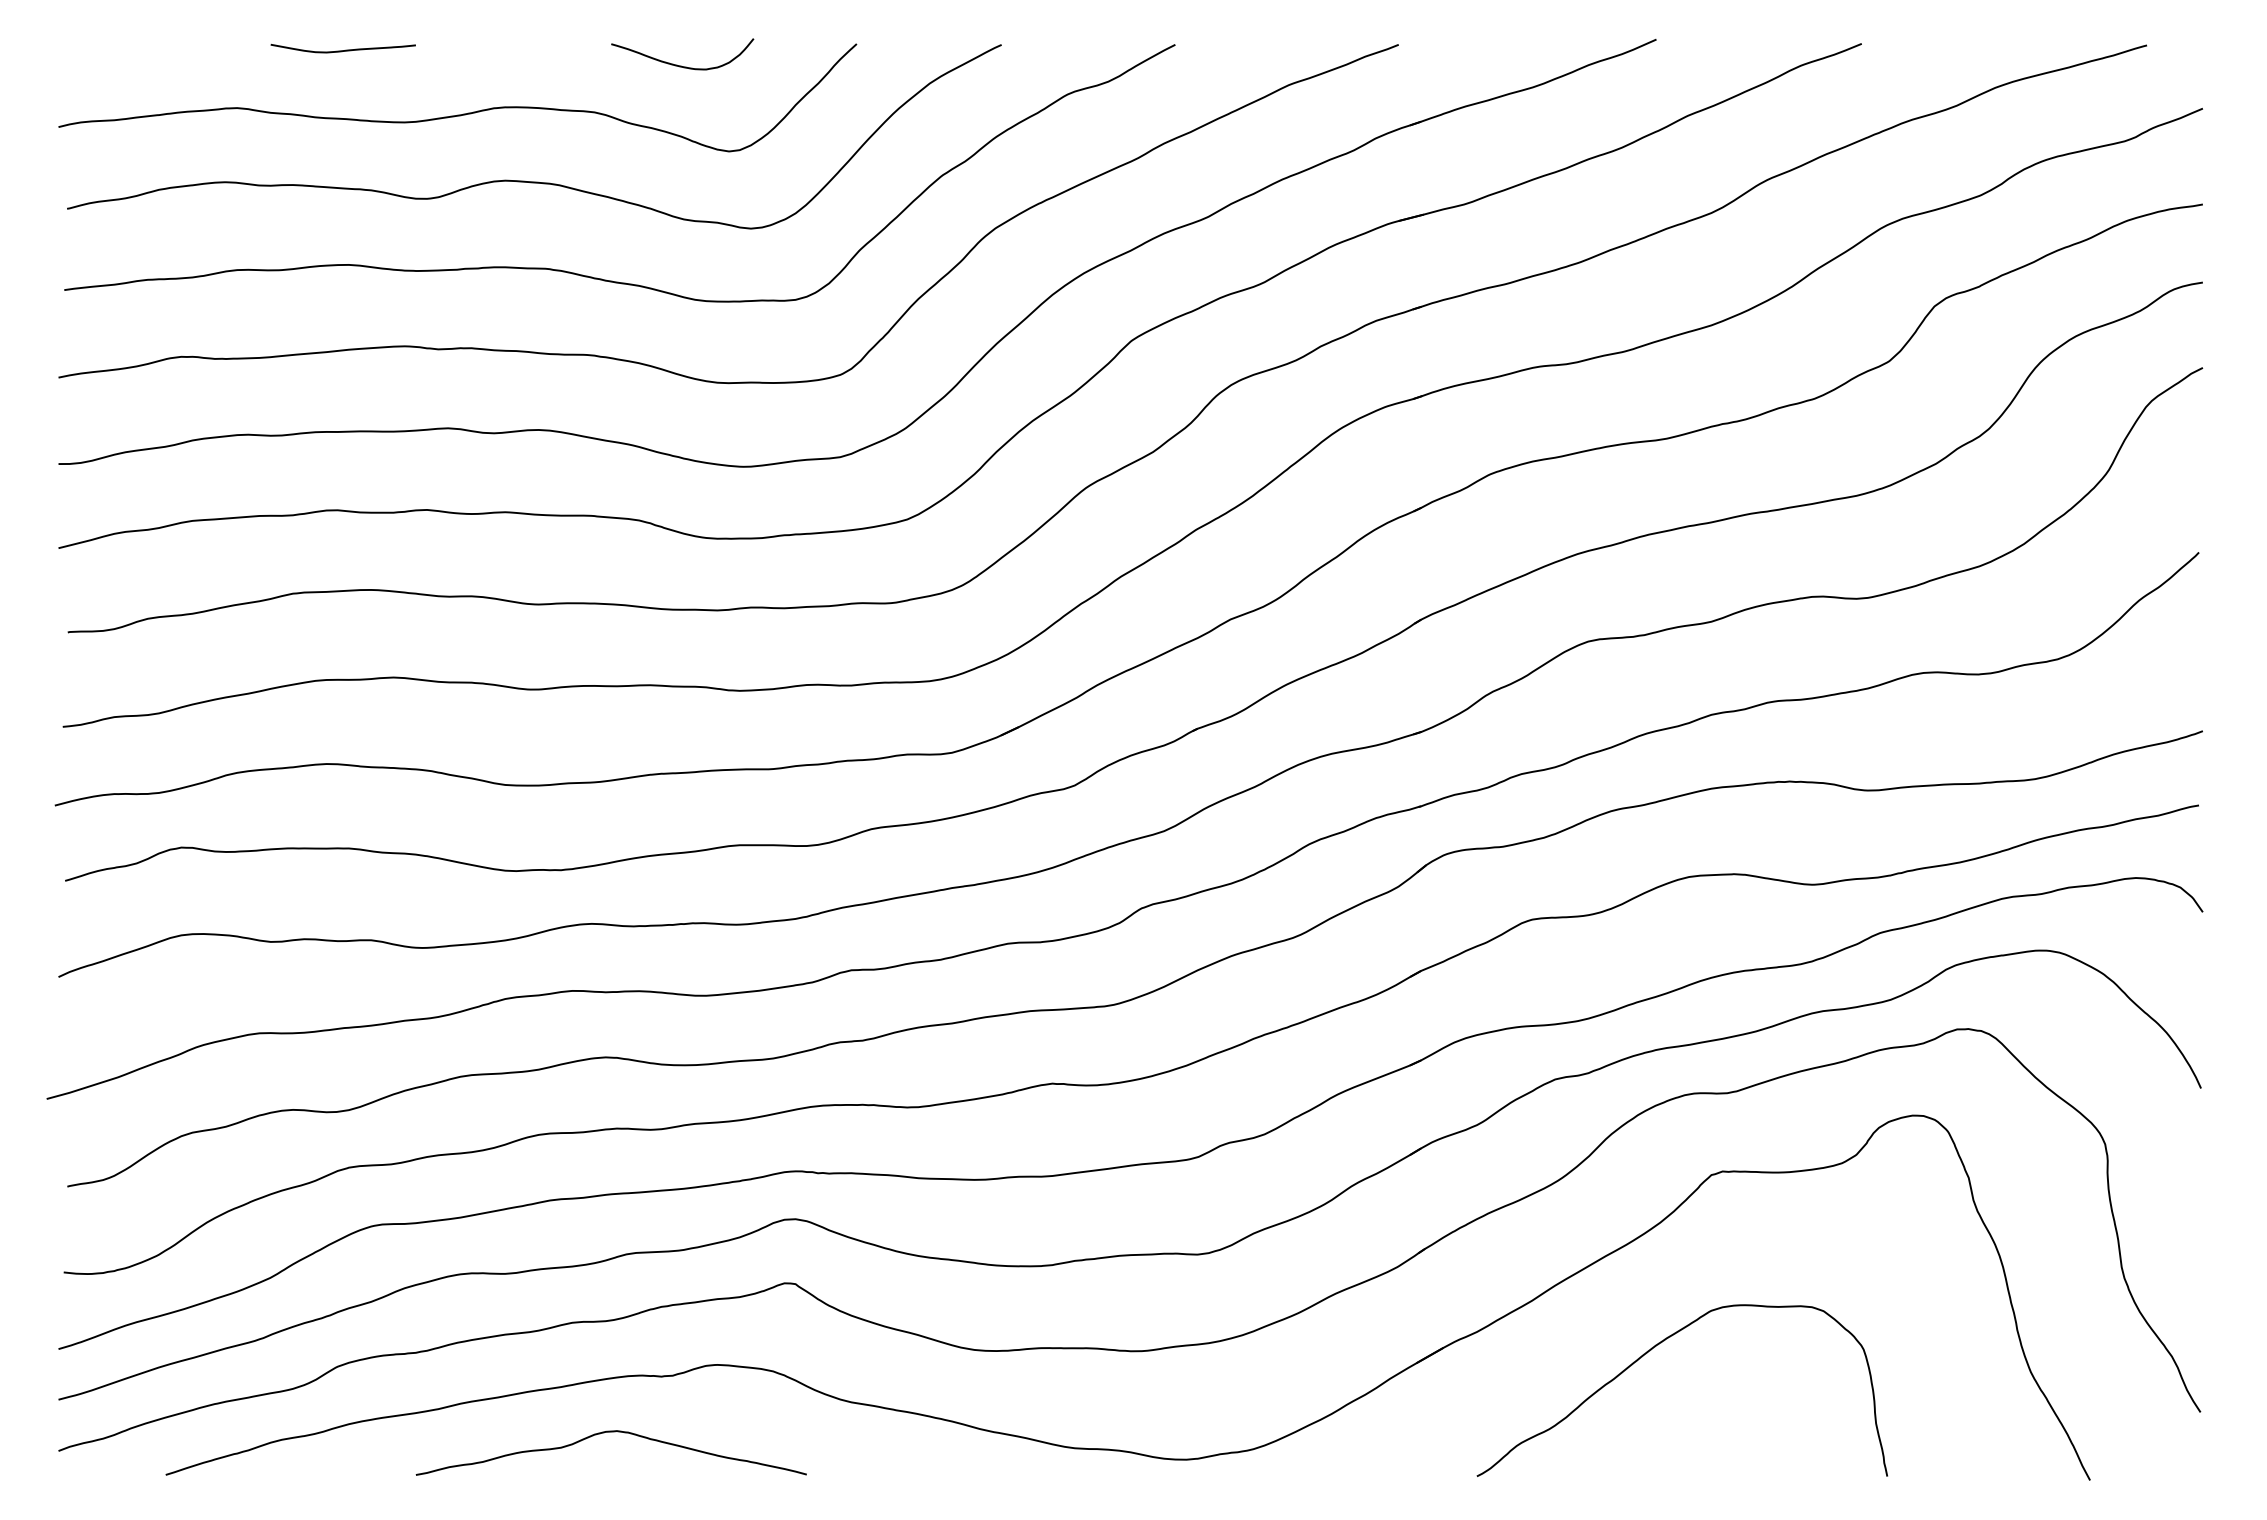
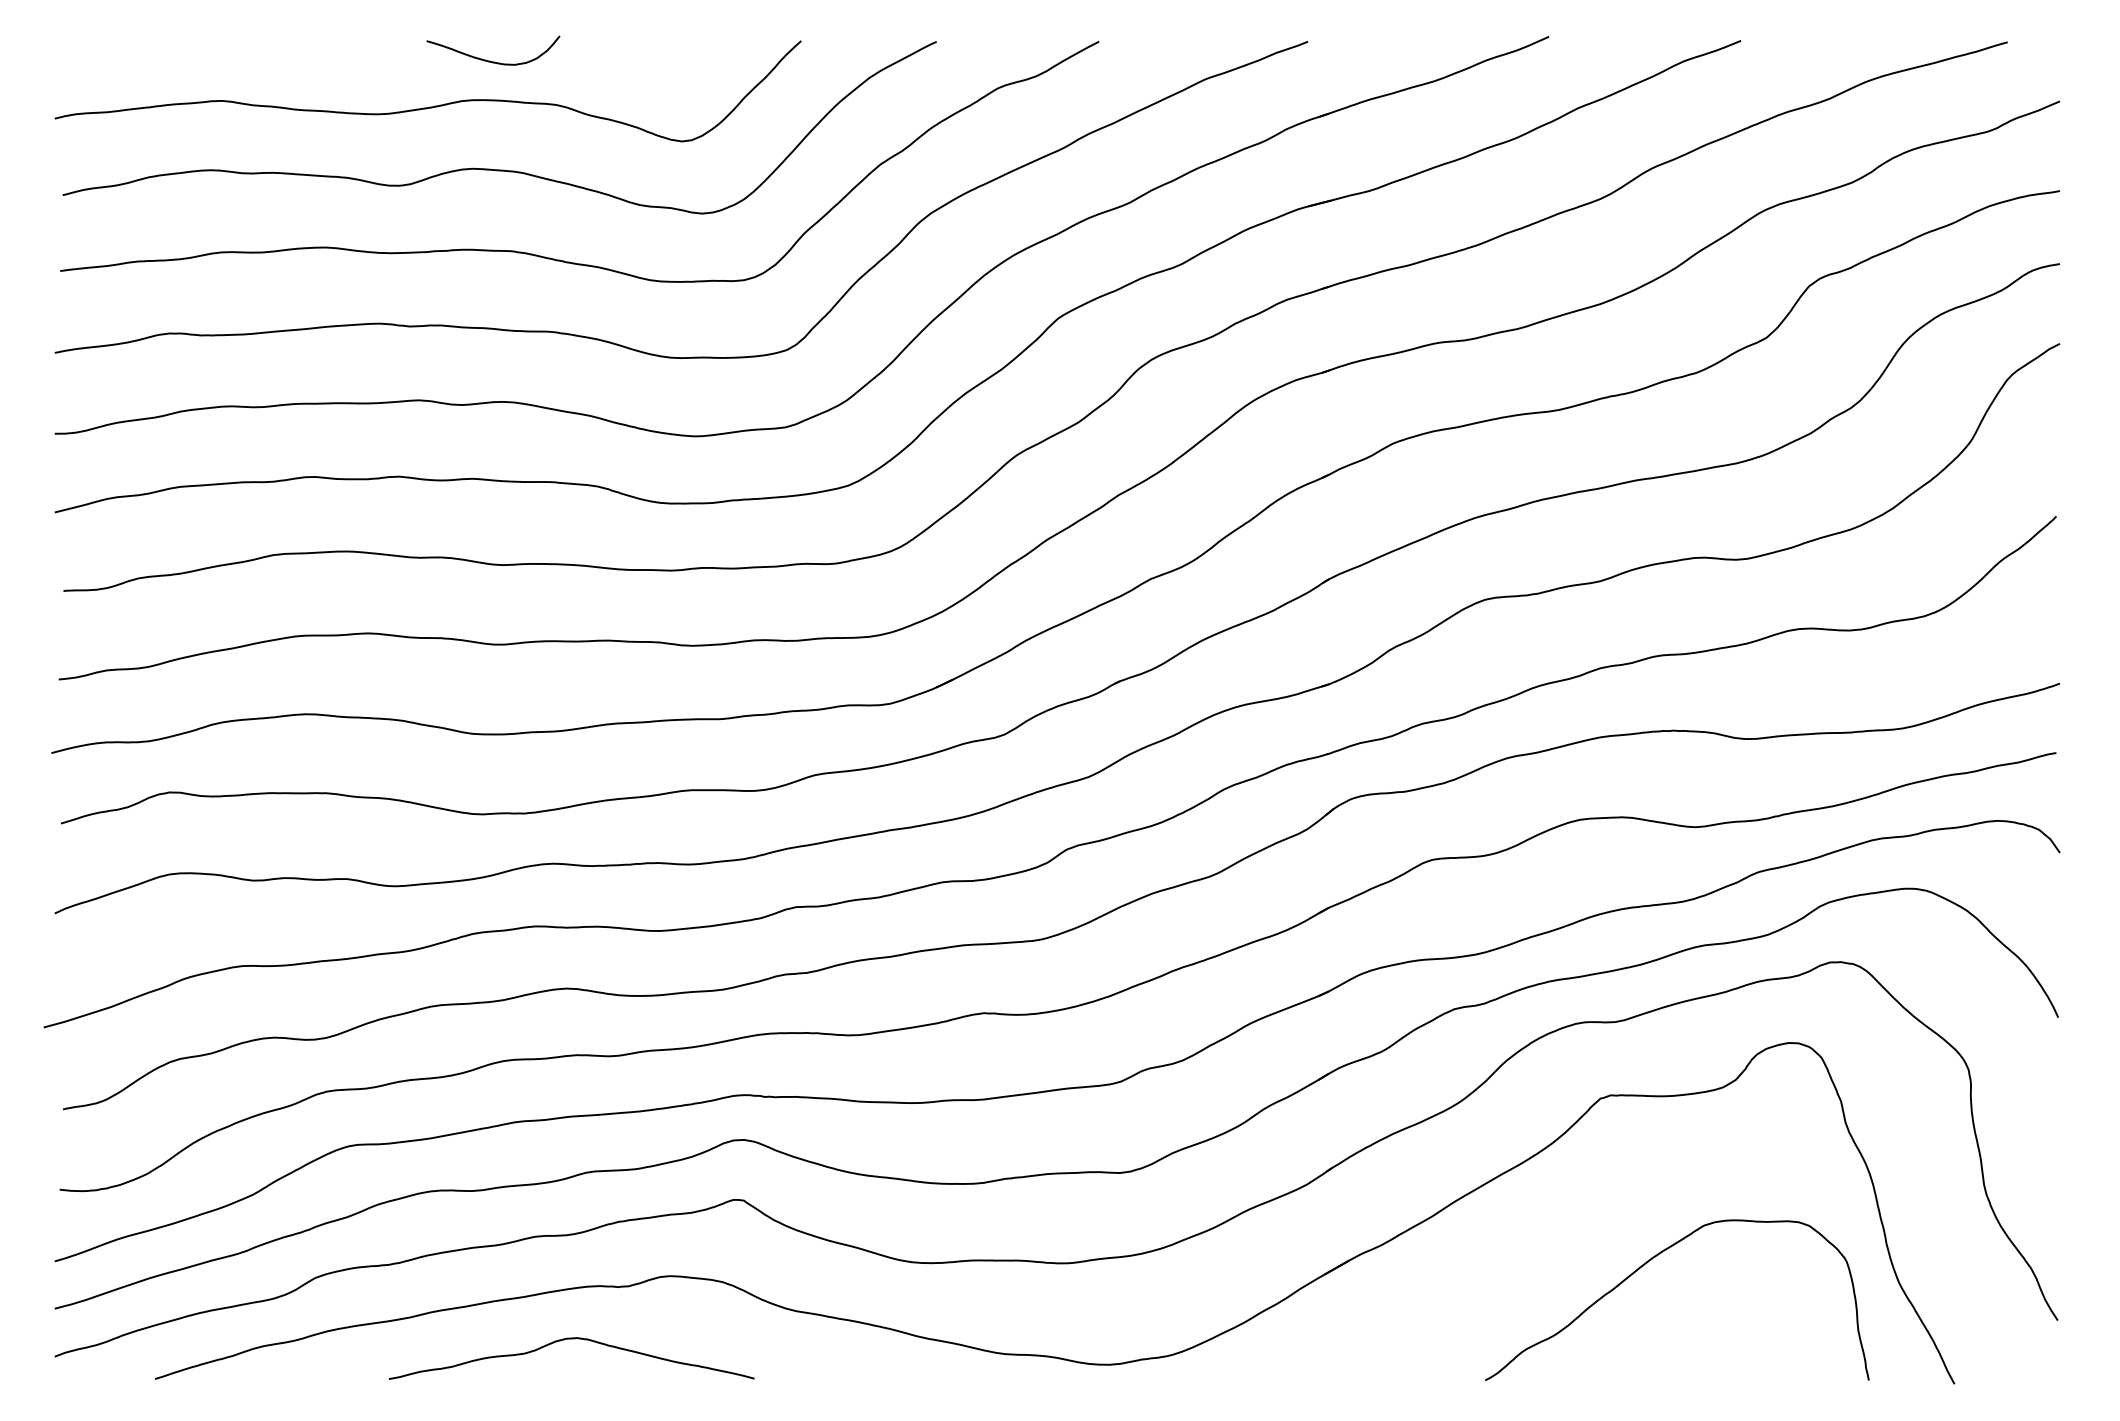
curve: (342, 49) -> (320, 46), removed
curve: (679, 64) -> (490, 60), moved
curve: (1650, 1351) -> (1647, 1263), moved

